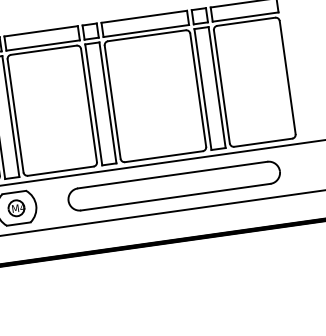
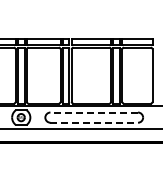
line: (173, 174) -> (94, 112), solid -> dashed
line: (176, 196) -> (94, 122), solid -> dashed

